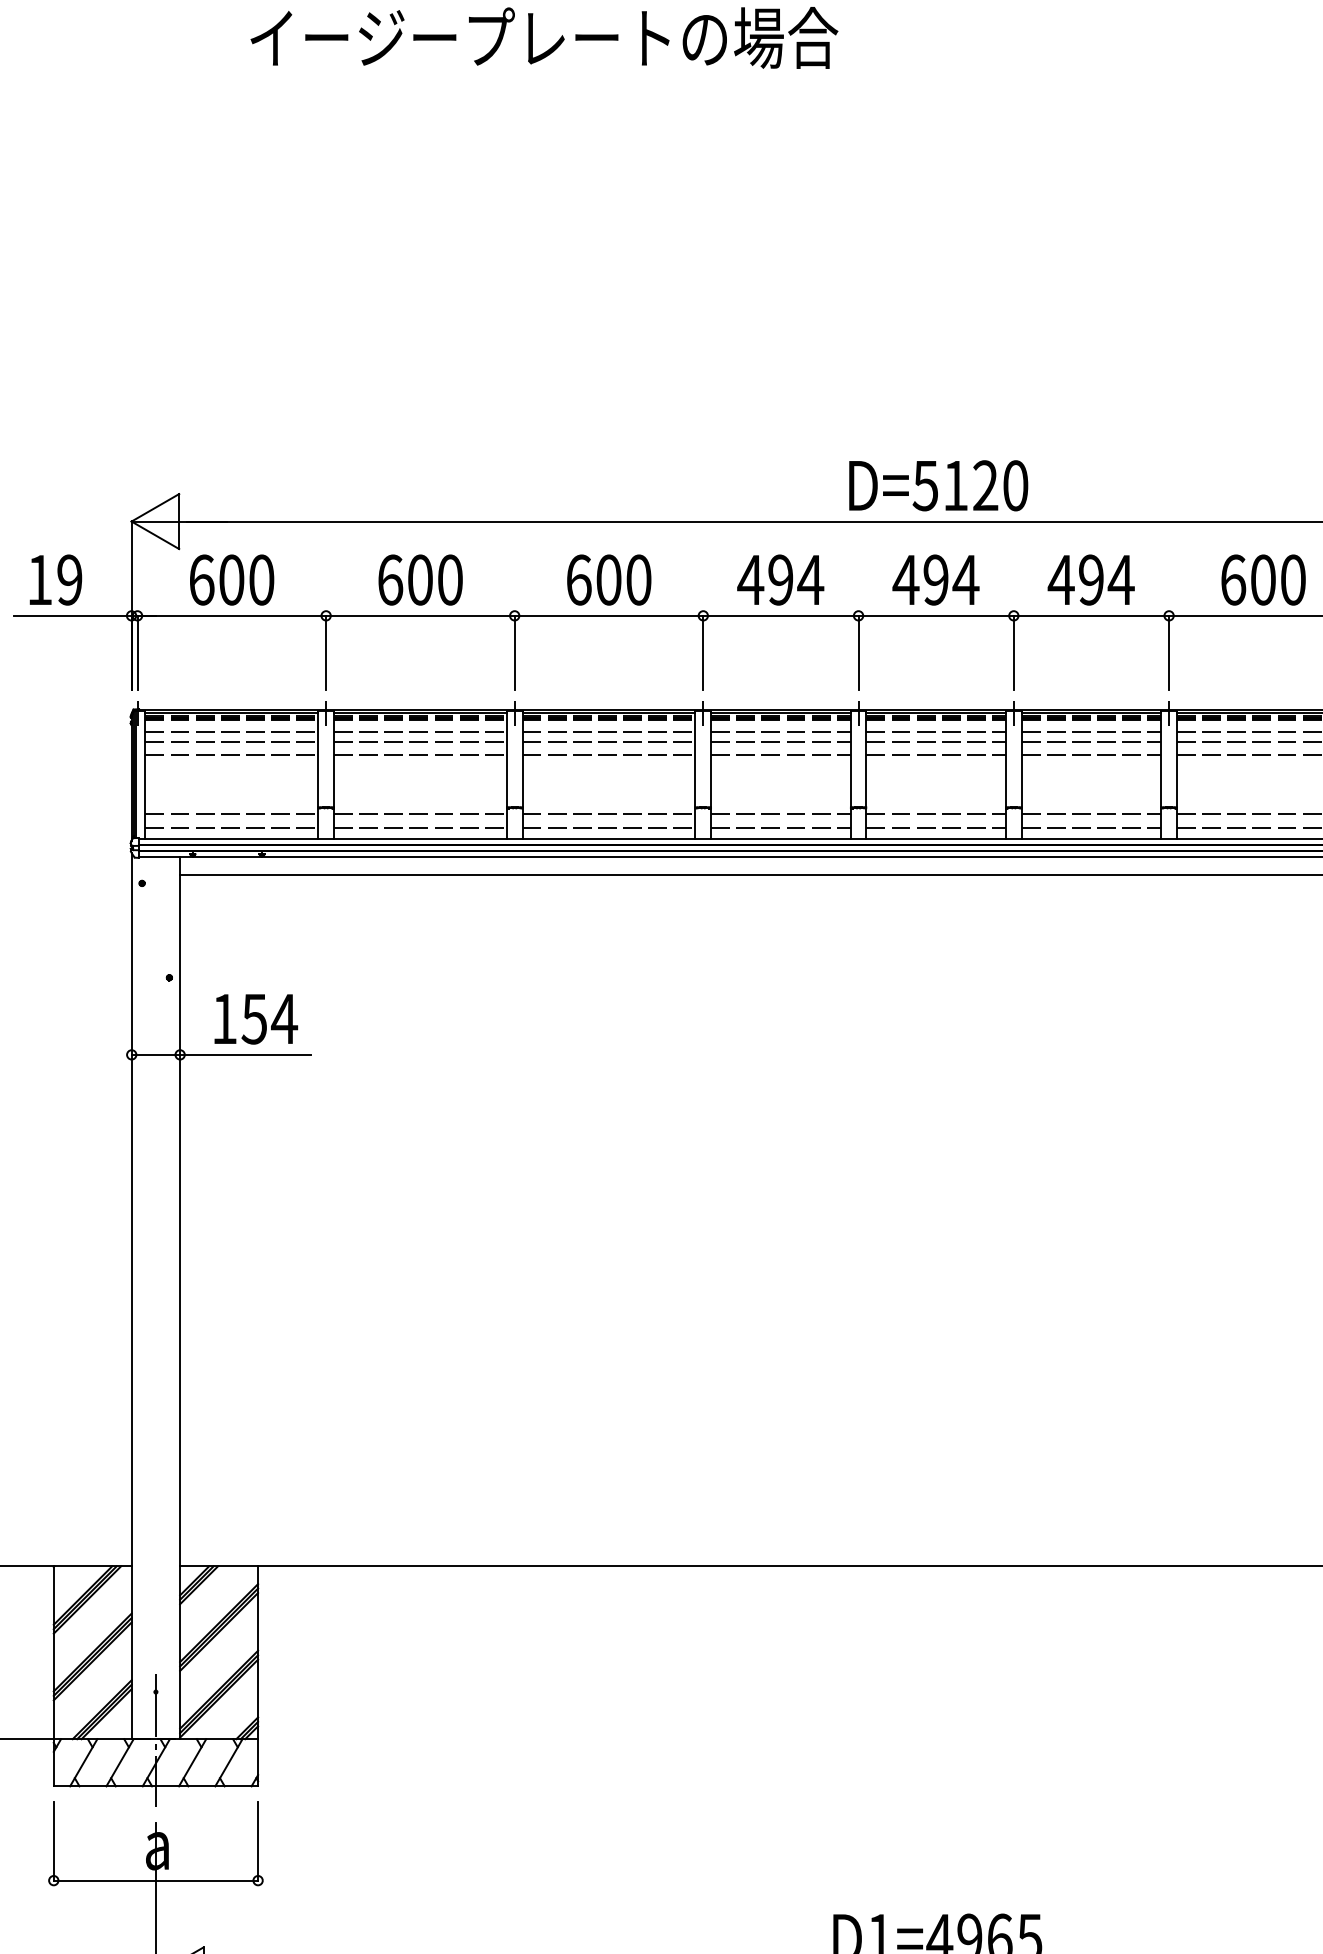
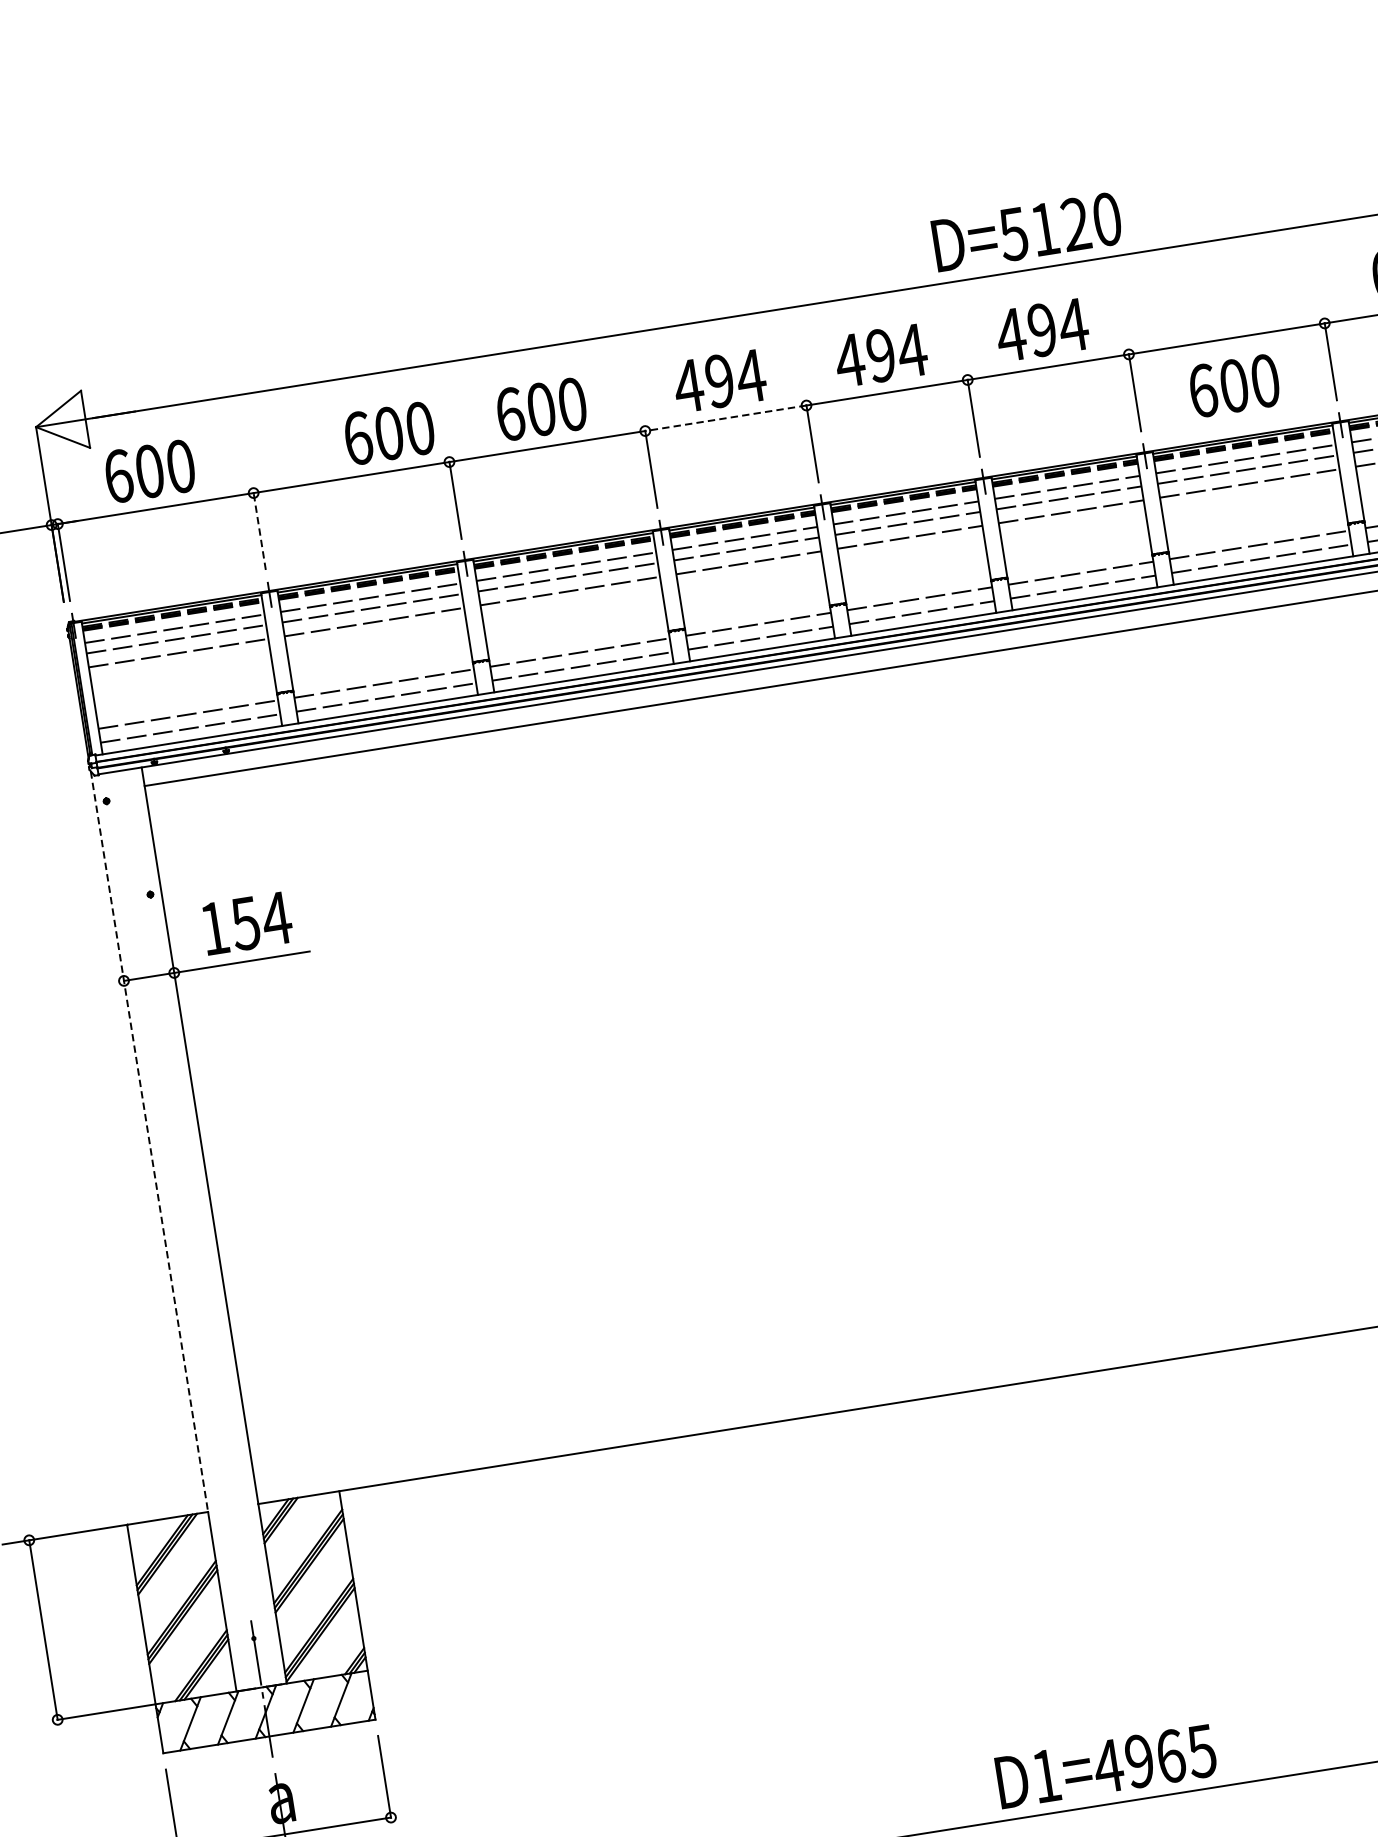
text: (938, 485) -> (1026, 231), moved
text: (420, 579) -> (389, 432), moved
text: (1263, 579) -> (1234, 385), moved
line: (780, 615) -> (725, 417), solid -> dashed
line: (326, 652) -> (260, 531), solid -> dashed
line: (131, 1209) -> (149, 1141), solid -> dashed

